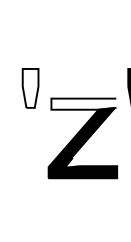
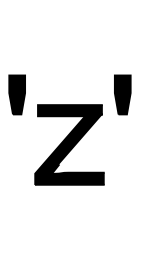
fill: (30, 87) -> (17, 94), added
fill: (83, 103) -> (70, 110), added

